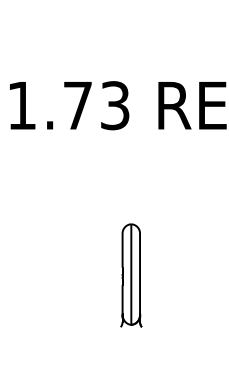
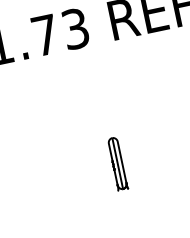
part: (131, 275) -> (117, 164), size x0.62

